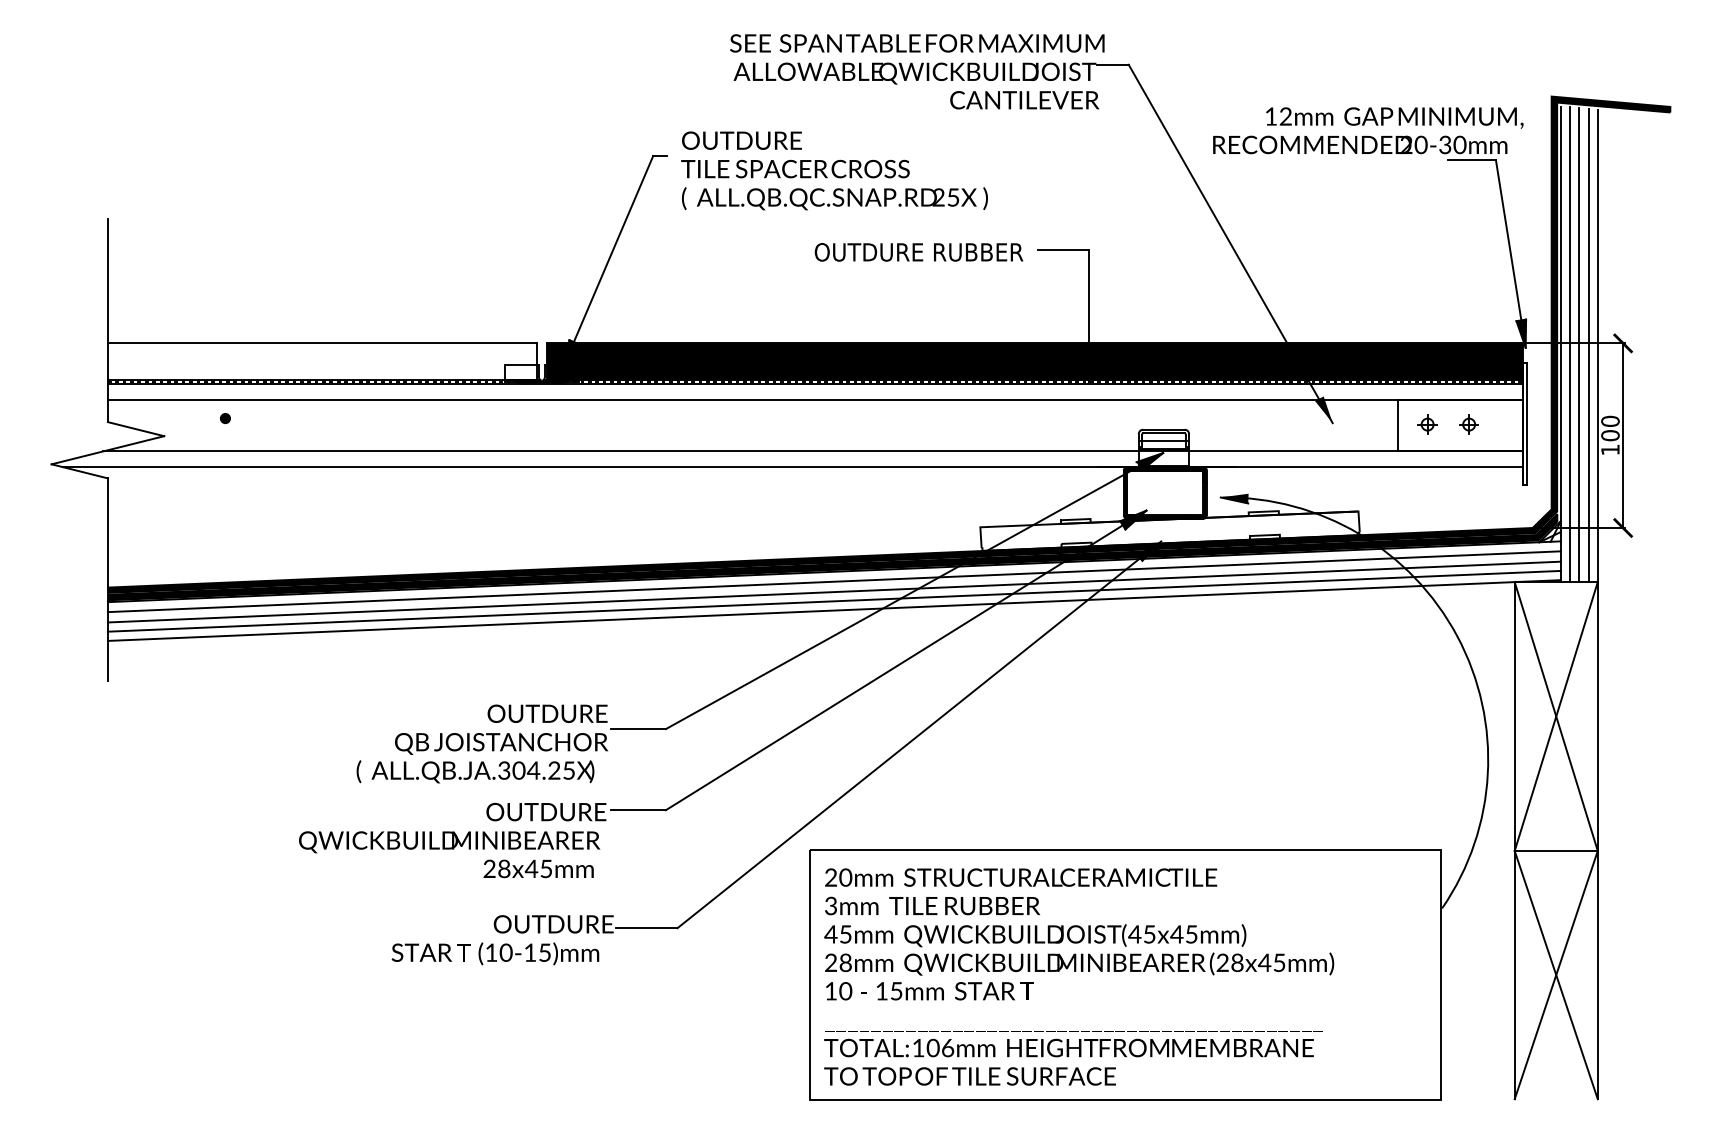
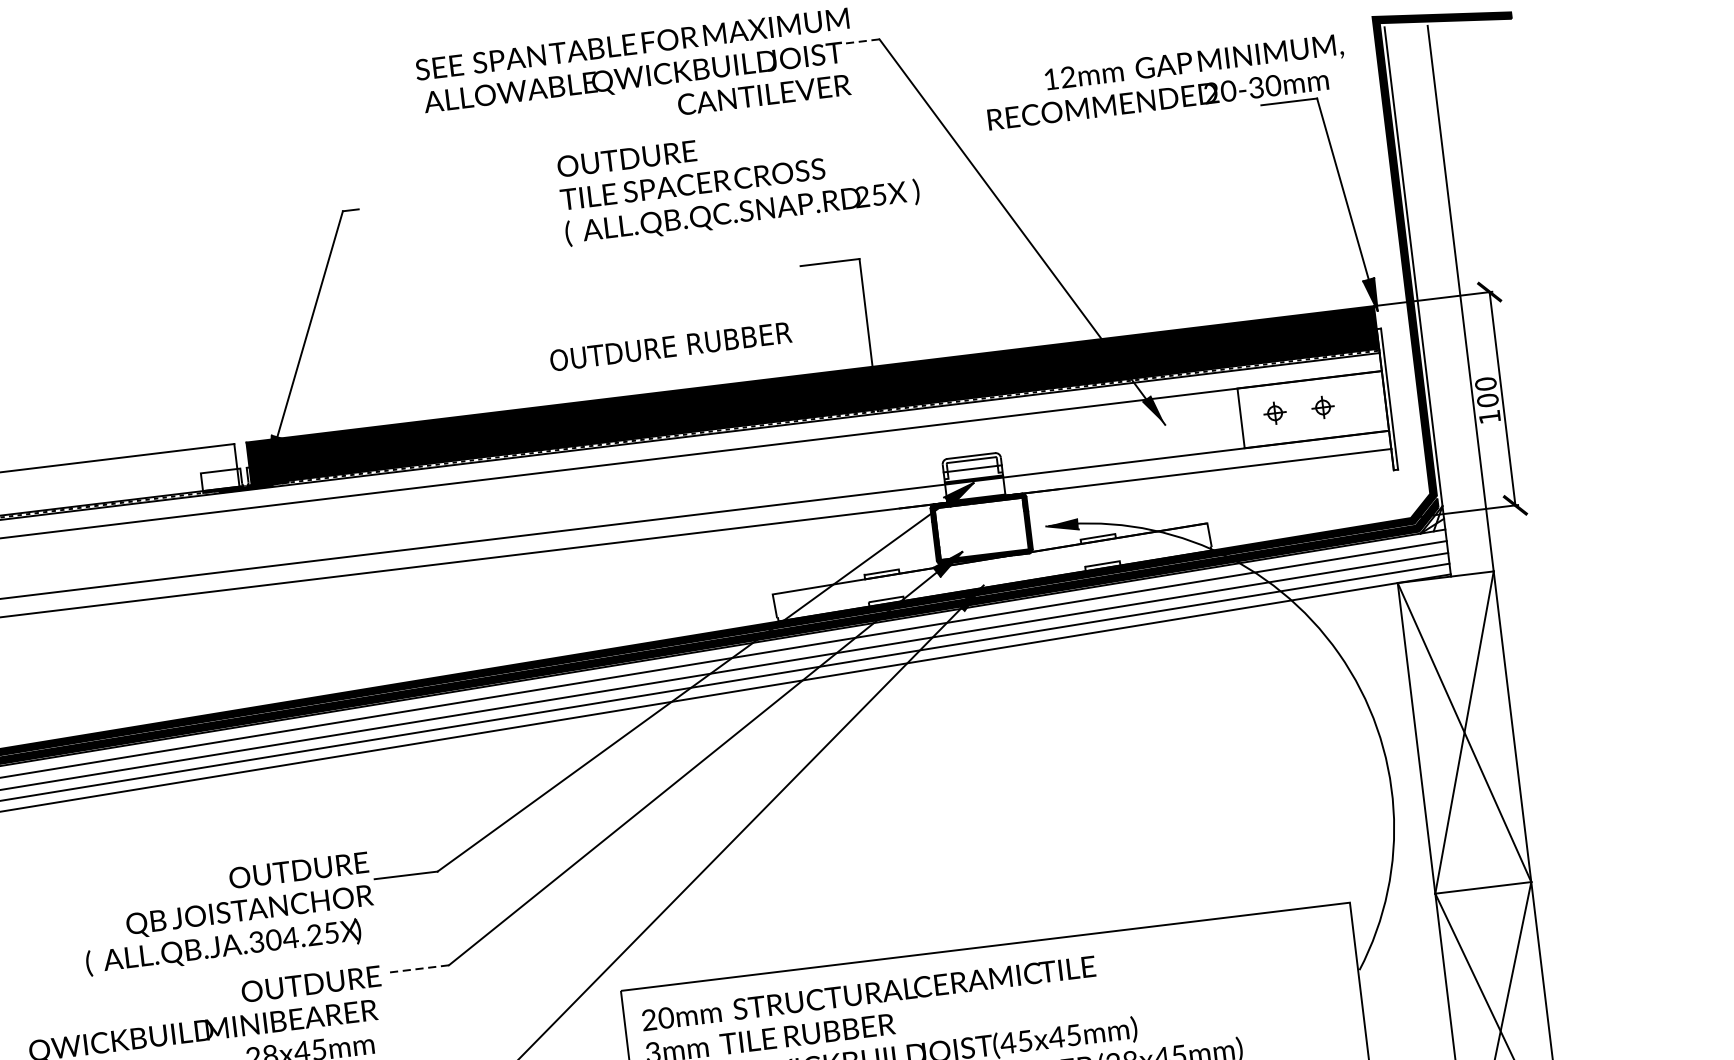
line: (1112, 64) -> (860, 41), solid -> dashed
text: (834, 170) -> (738, 180), moved
text: (918, 252) -> (670, 346), moved
line: (1570, 344) -> (1428, 300), removed
line: (1579, 345) -> (1439, 300), removed
line: (1588, 345) -> (1449, 299), removed
line: (638, 810) -> (417, 969), solid -> dashed

